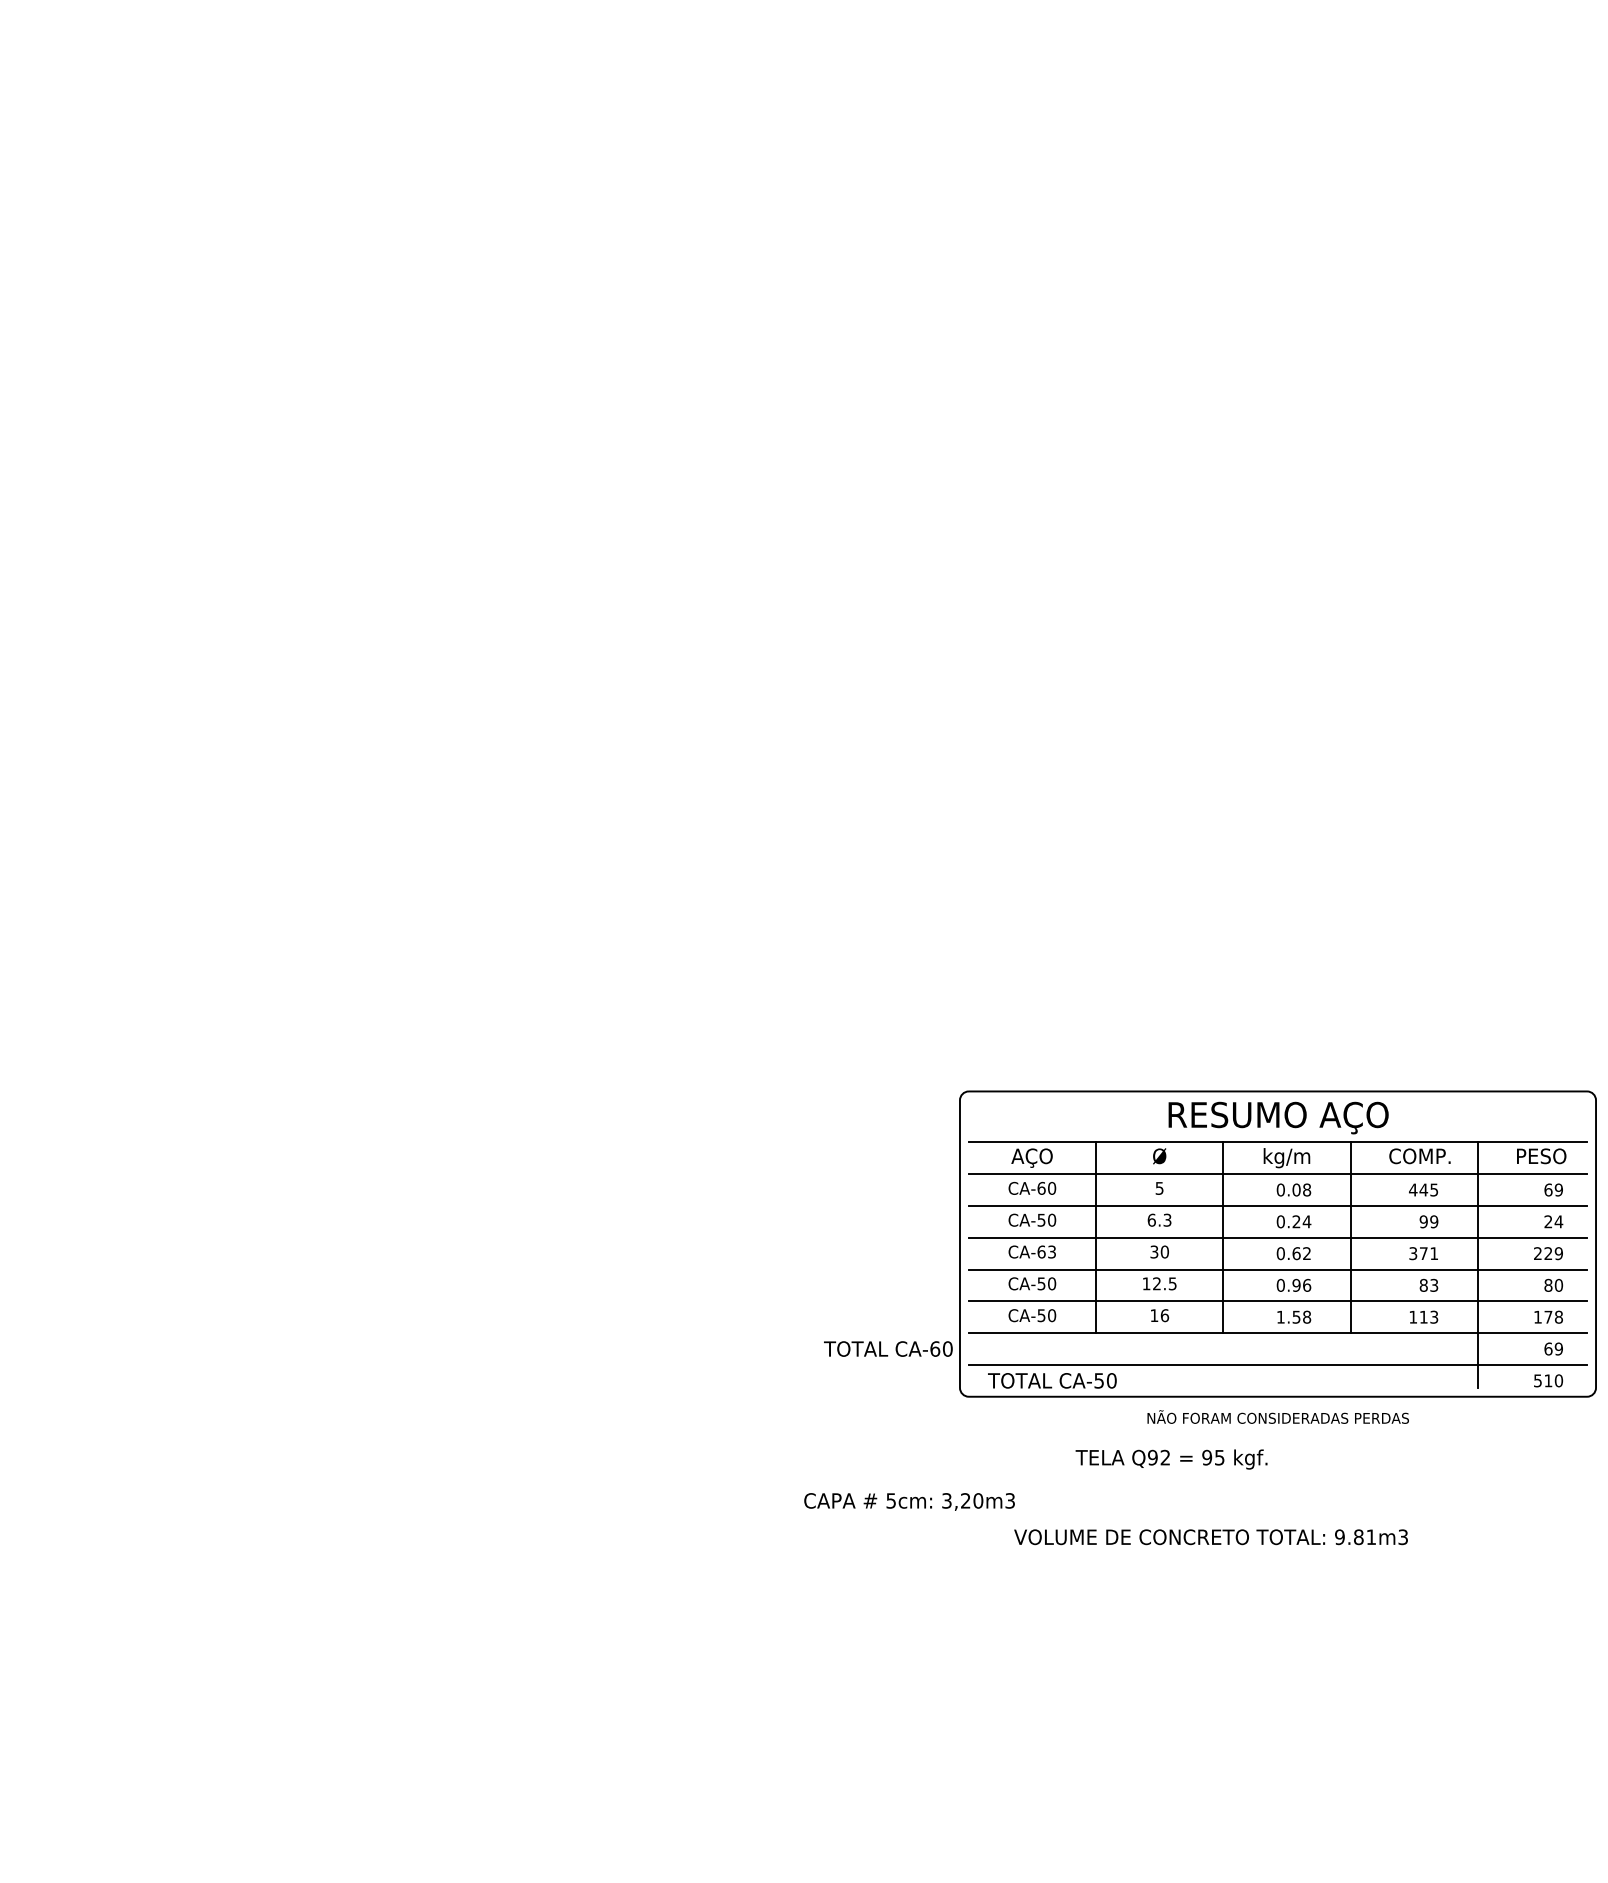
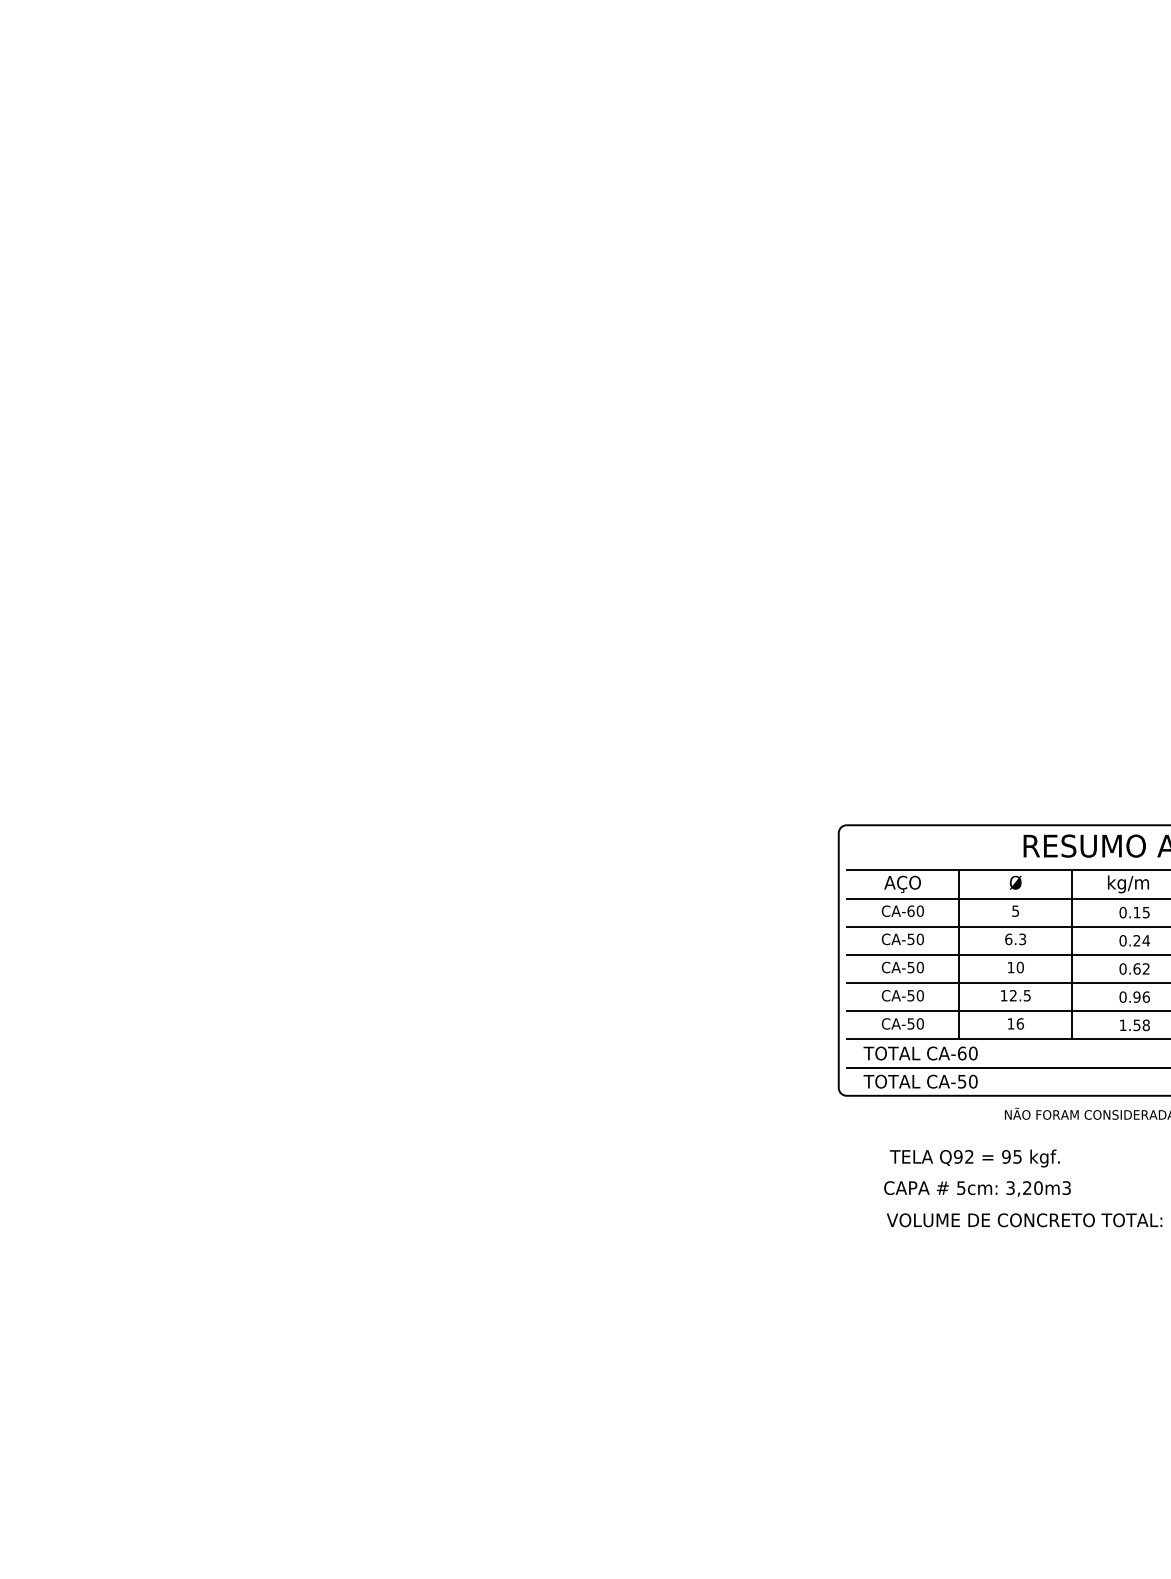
text: (1301, 1189) -> (1141, 912), 0.08 -> 0.15
text: (1046, 1251) -> (915, 967), CA-63 -> CA-50
text: (1154, 1251) -> (1011, 967), 30 -> 10
text: (888, 1348) -> (920, 1053), moved
text: (1171, 1459) -> (974, 1158), moved
text: (909, 1501) -> (977, 1188), moved

